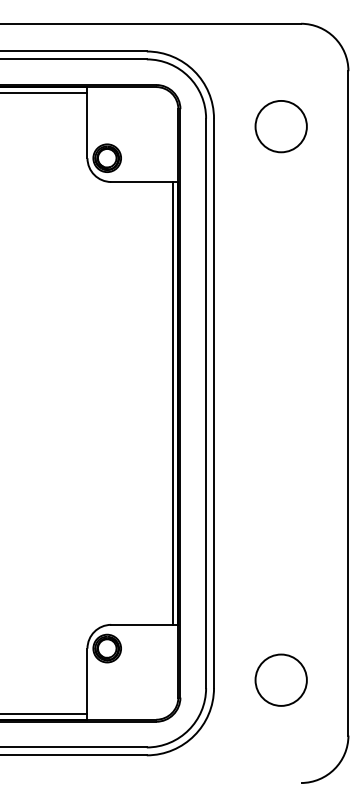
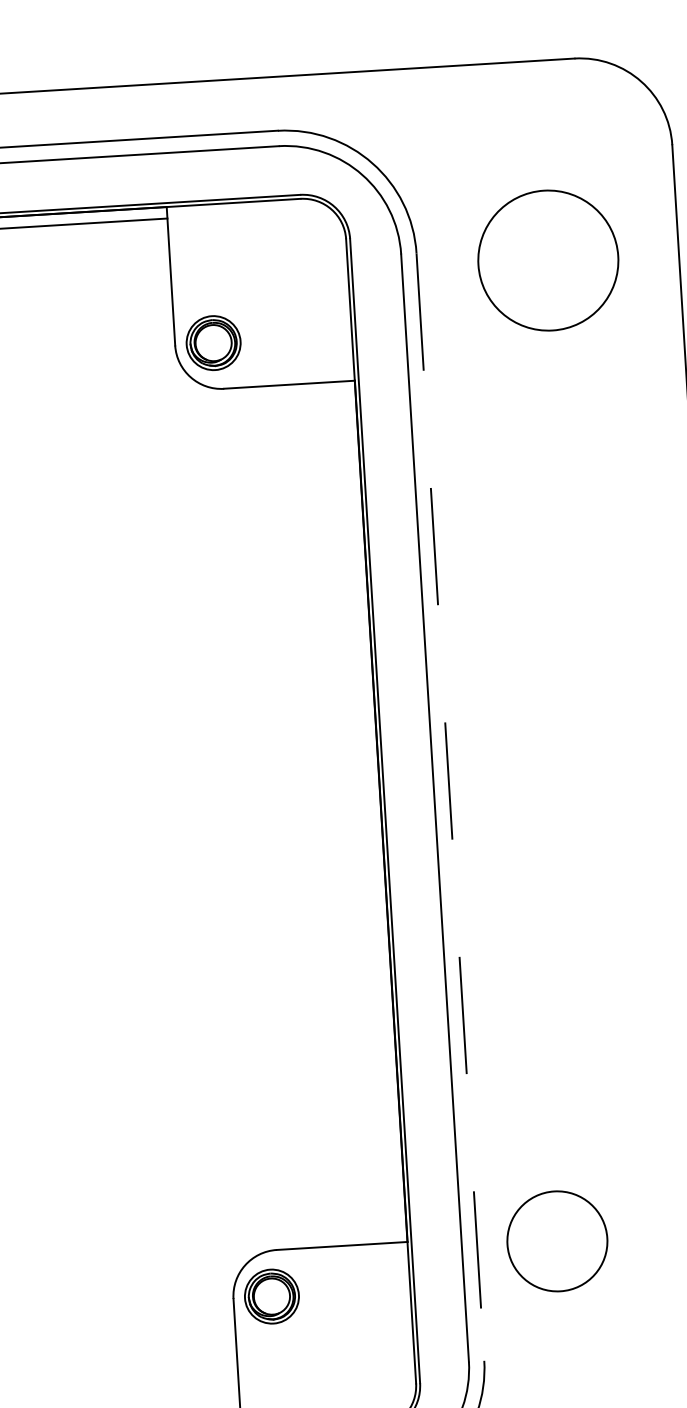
circle: (280, 126) -> (546, 260), size x1.4
line: (173, 402) -> (371, 810), removed
line: (214, 403) -> (451, 807), solid -> dashed
circle: (280, 679) -> (555, 1240), moved

